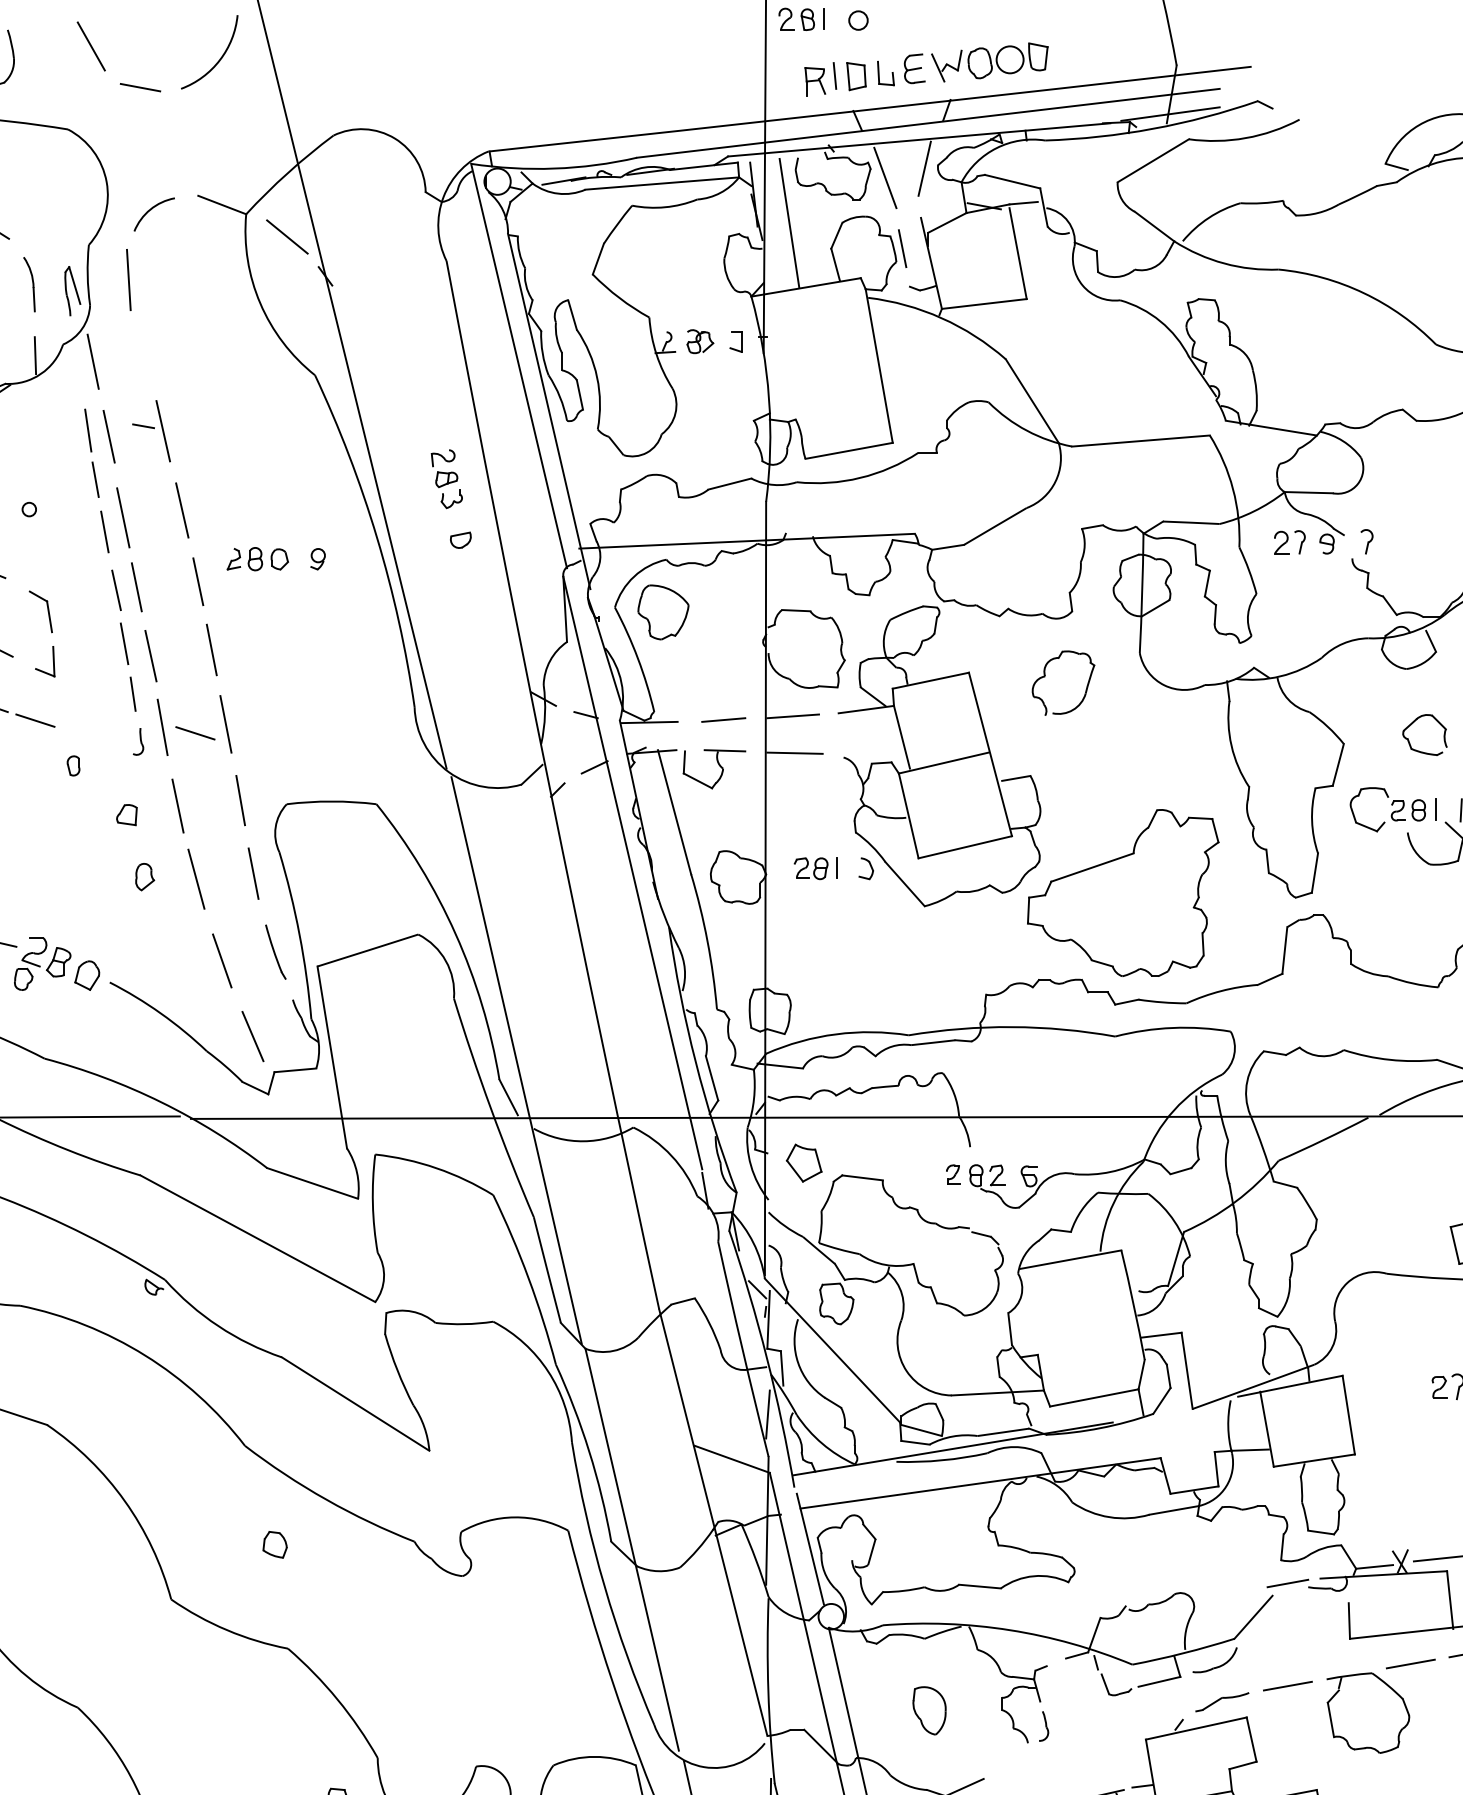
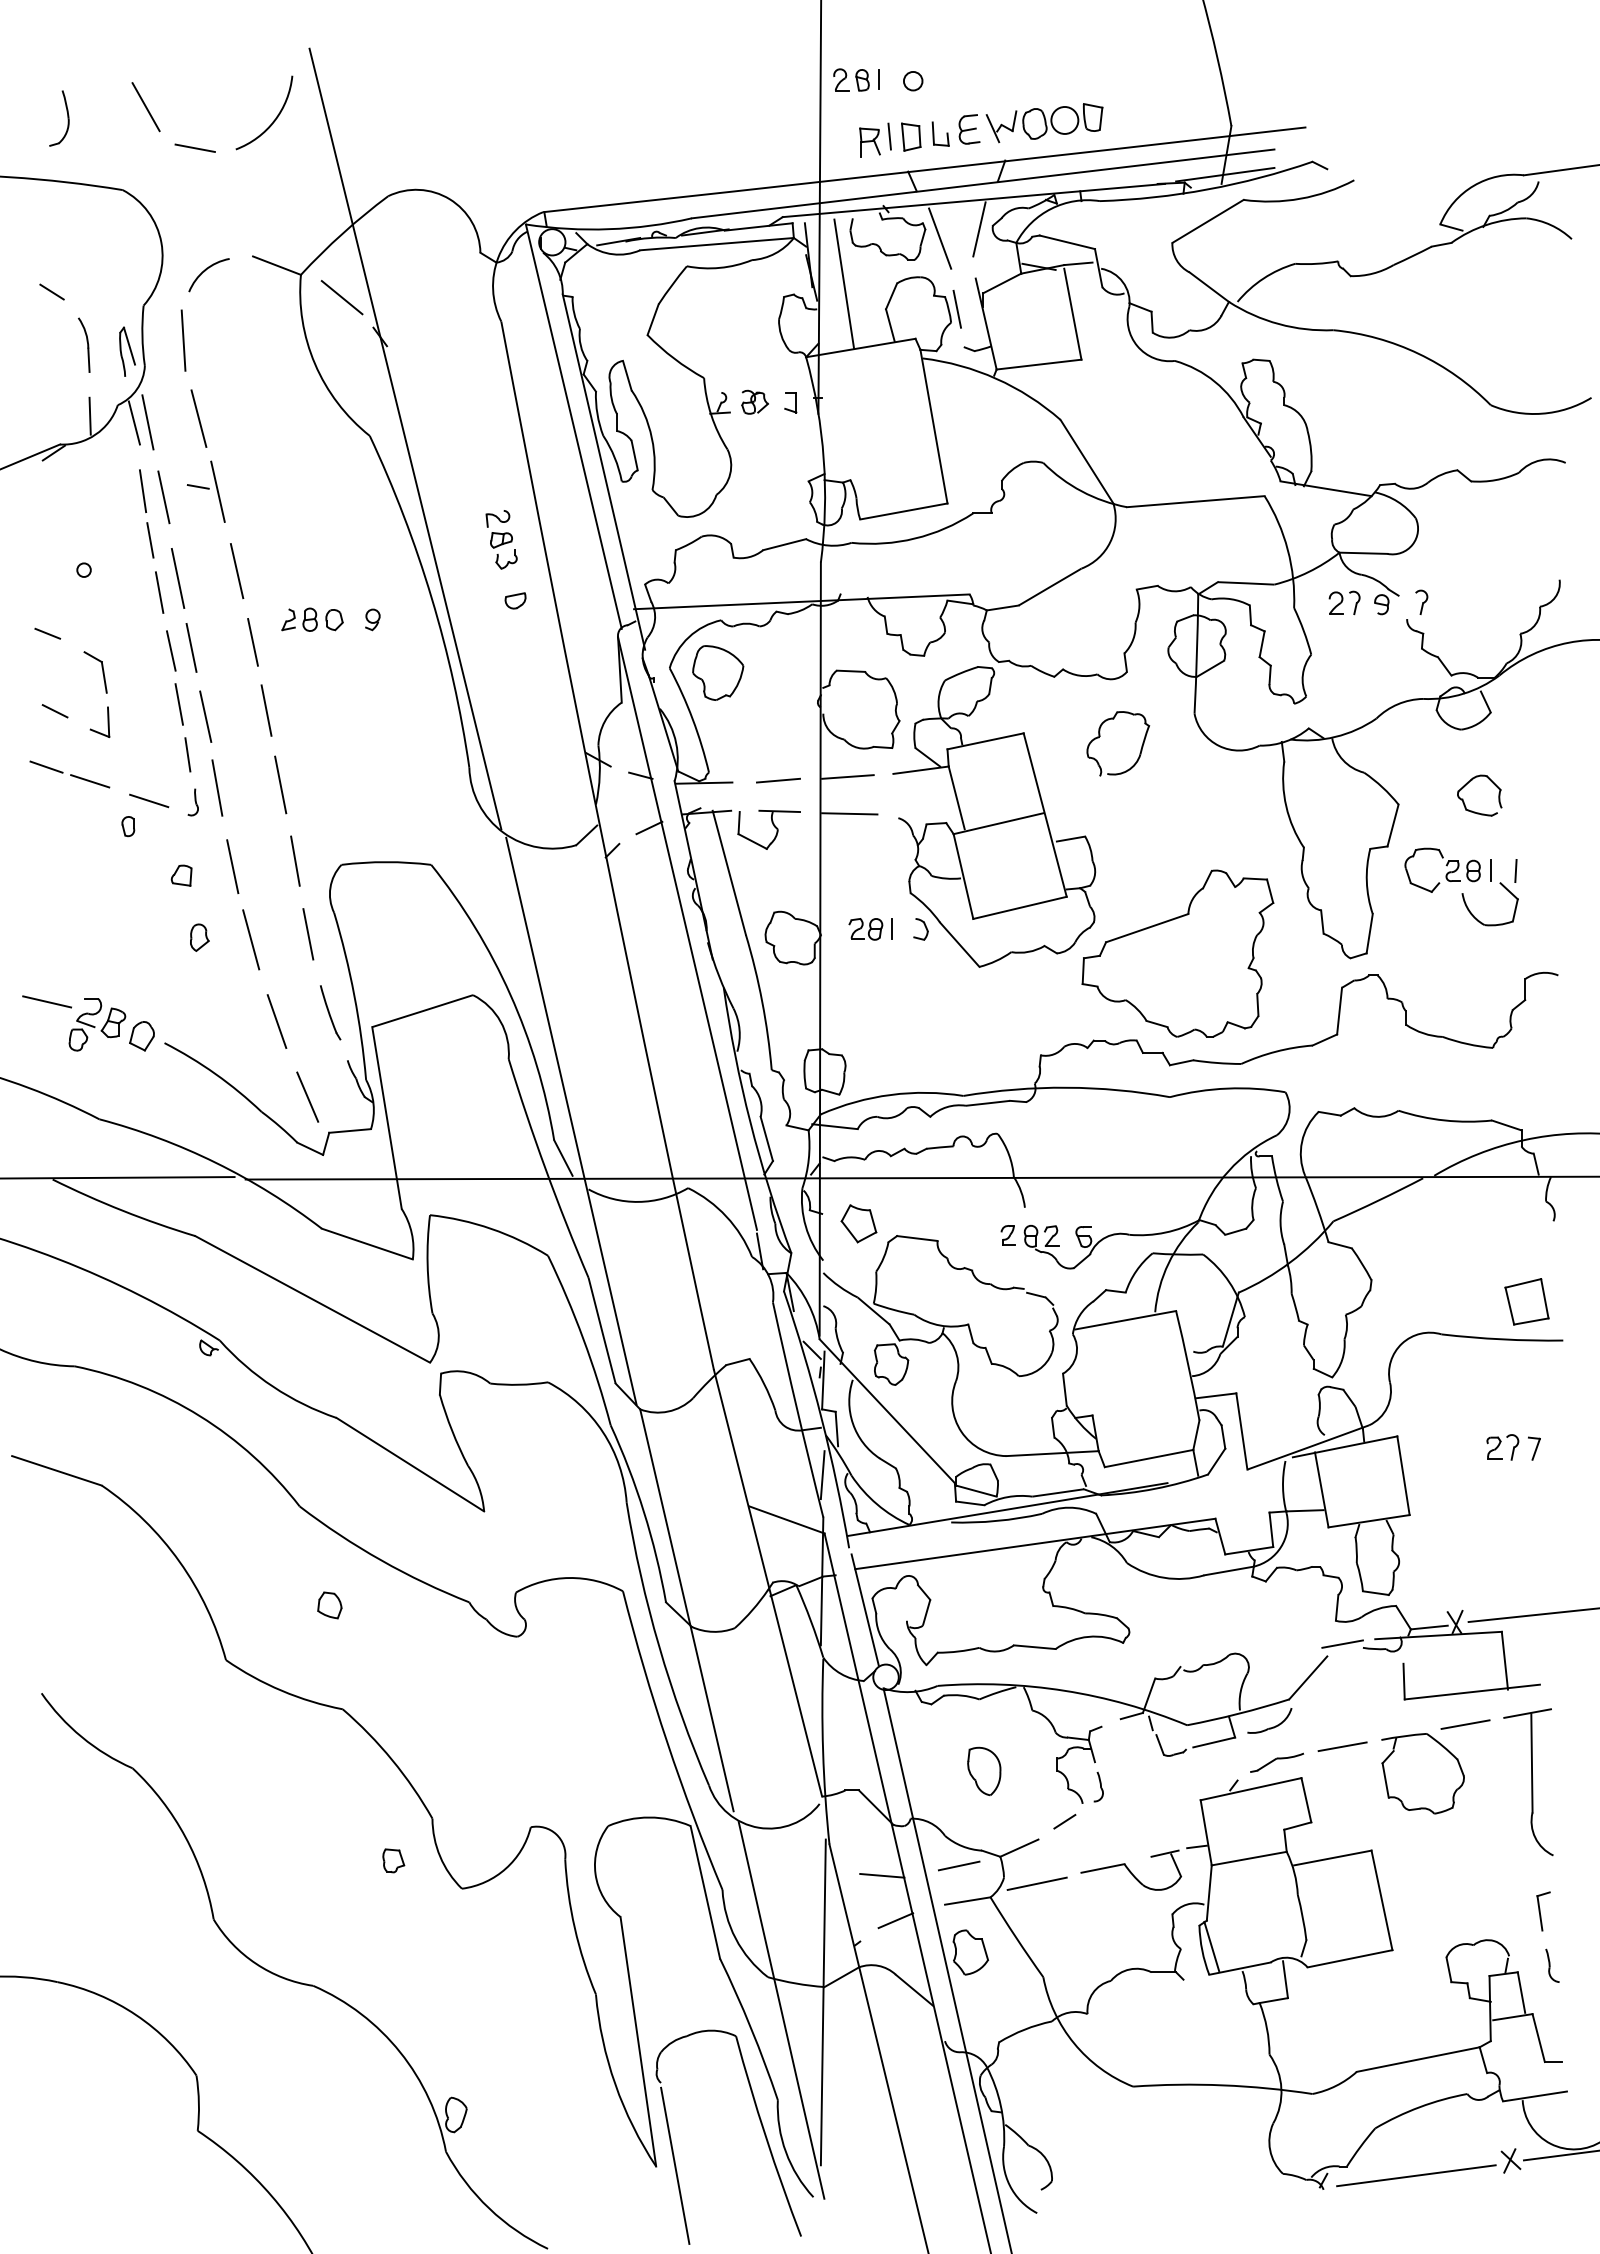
line: (143, 357) -> (198, 418), added
line: (78, 361) -> (133, 422), added
line: (195, 732) -> (149, 800), moved
line: (1009, 1760) -> (1064, 1821), added

